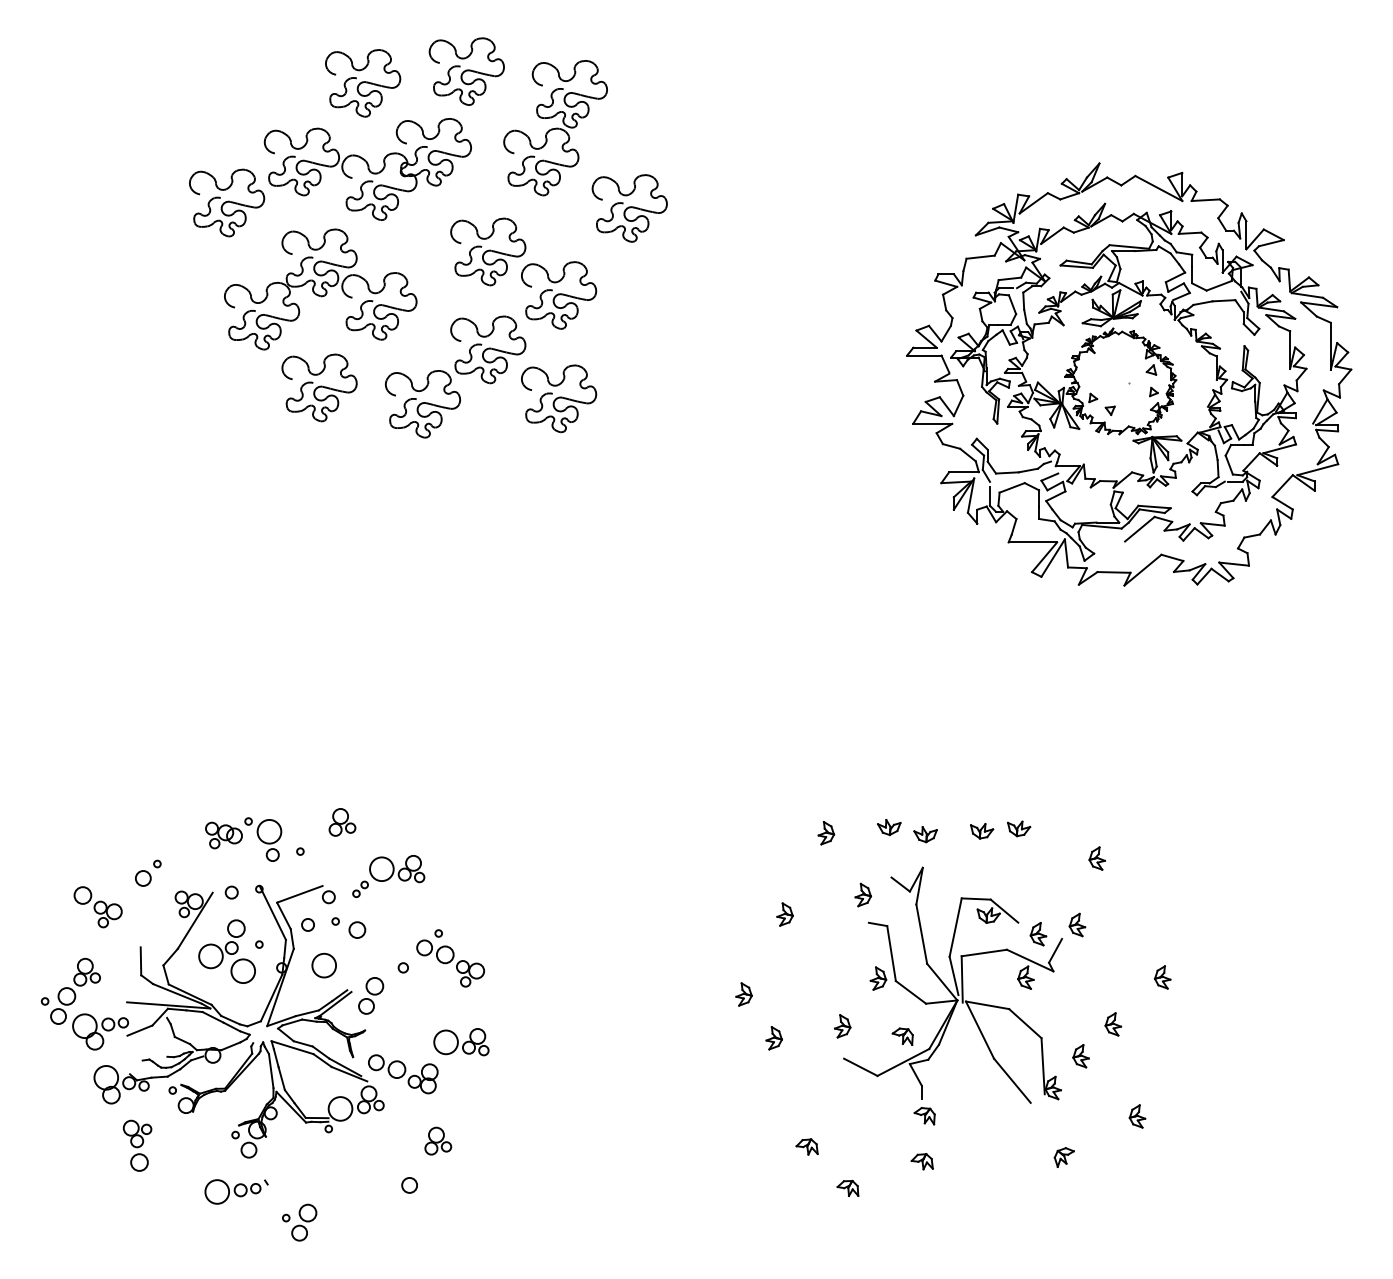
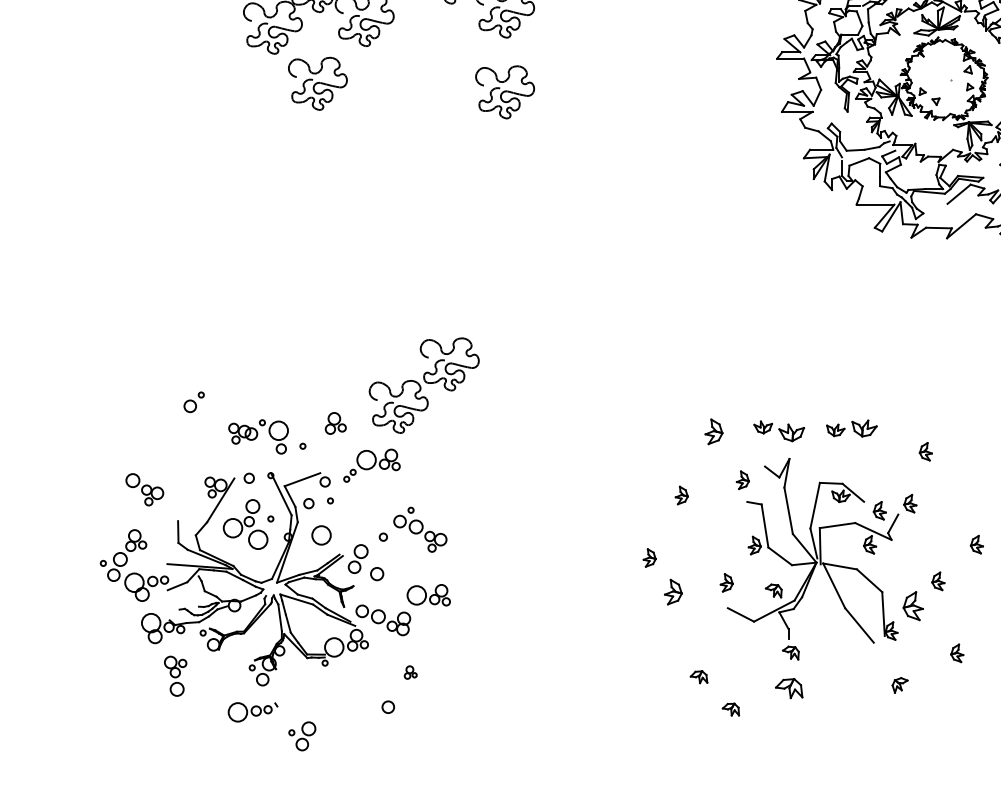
part: (455, 376) -> (424, 385), moved
part: (1019, 828) -> (865, 428), size x1.4
part: (826, 833) -> (714, 432), size x1.4
part: (925, 834) -> (791, 432), size x1.4
part: (148, 872) -> (194, 401), moved
circle: (357, 929) -> (377, 573), moved
part: (773, 1038) -> (672, 592), size x1.4
part: (1080, 1056) -> (912, 606), size x1.6
part: (438, 1140) -> (410, 672), size x0.6
part: (921, 1161) -> (788, 688), size x1.6

